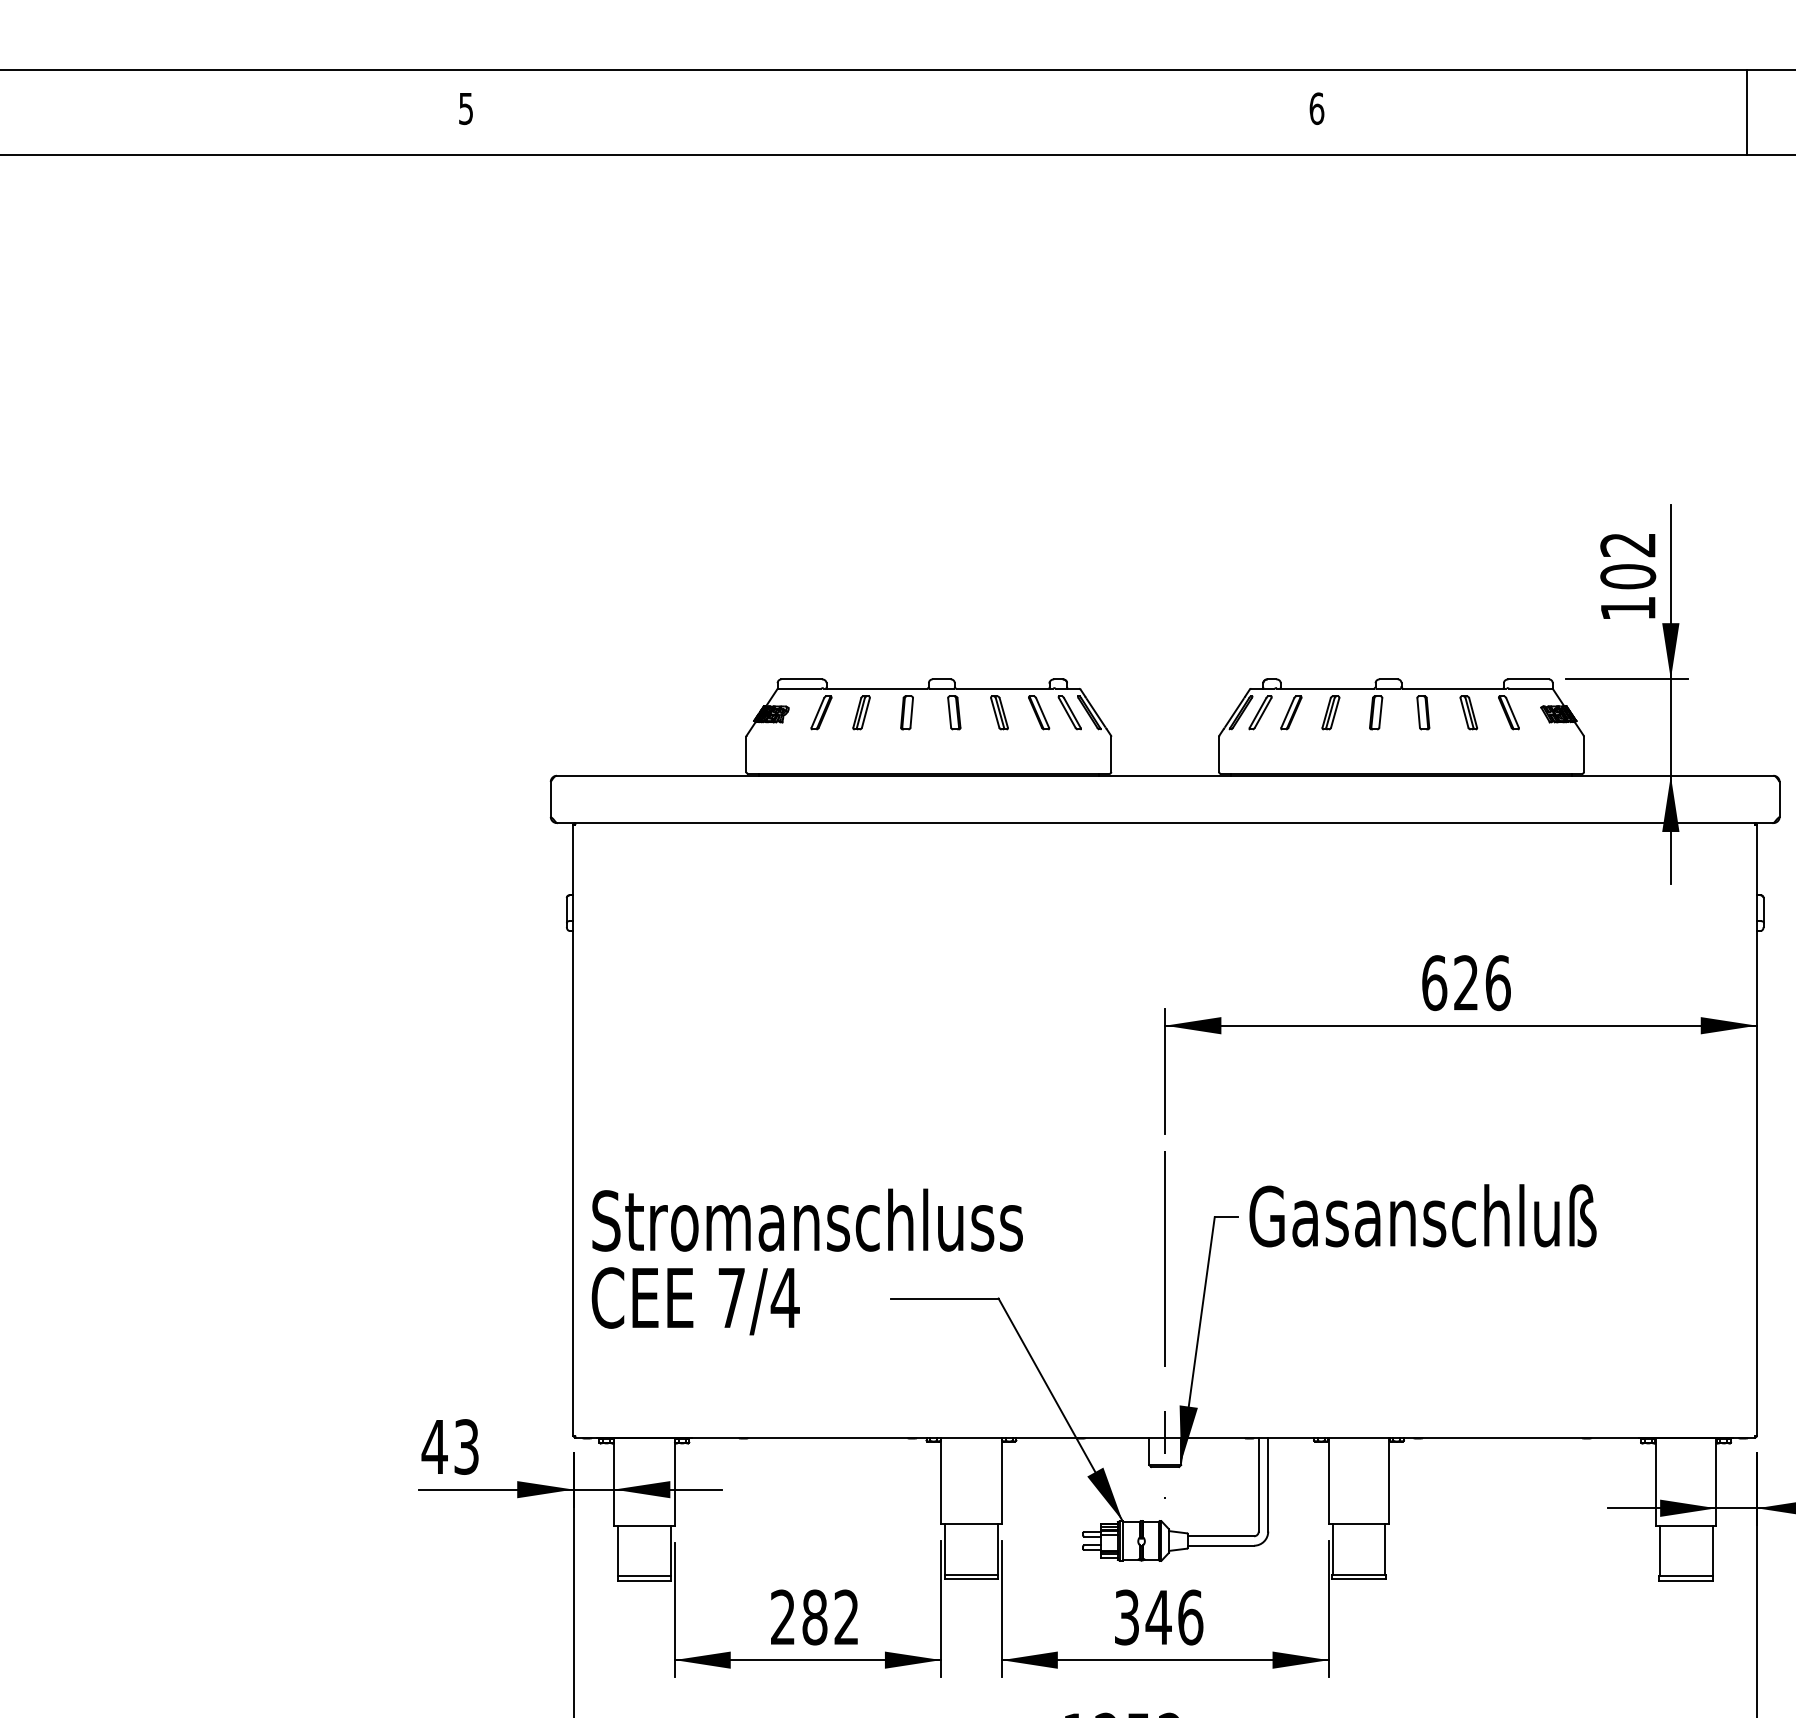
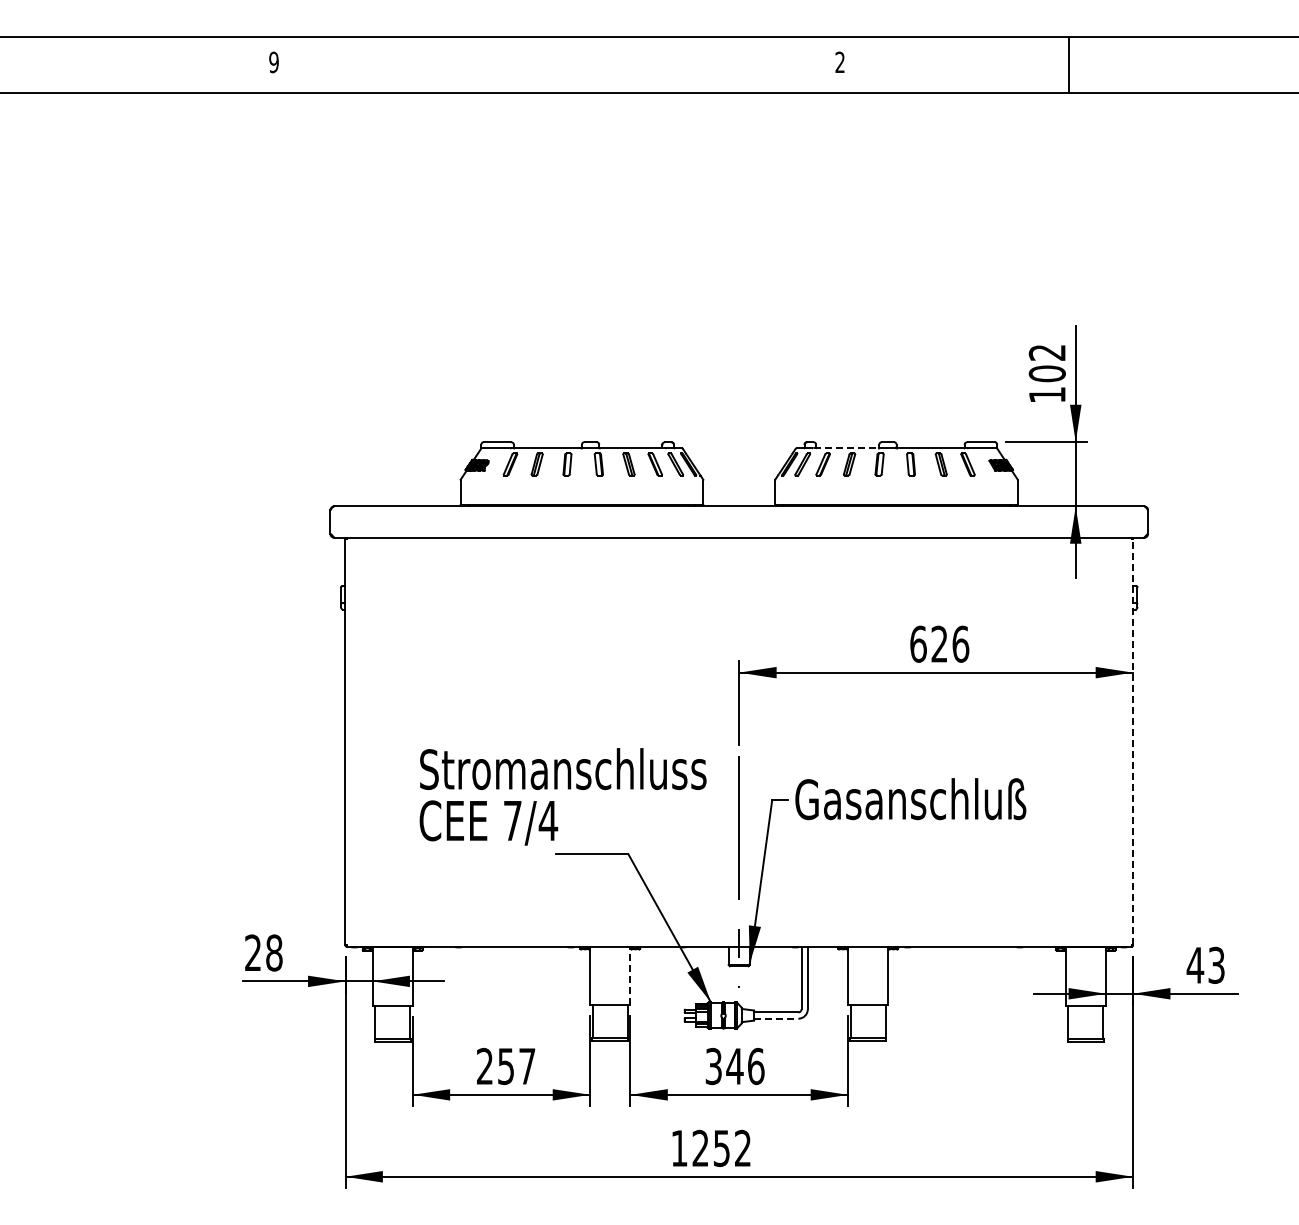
text: (465, 107) -> (273, 61), 5 -> 9
text: (1317, 108) -> (840, 62), 6 -> 2
line: (1747, 111) -> (1068, 64), moved
line: (1326, 688) -> (846, 448), solid -> dashed
line: (1757, 1129) -> (1133, 741), solid -> dashed
text: (806, 1261) -> (562, 796), moved
text: (450, 1446) -> (263, 952), 43 -> 28
line: (1001, 1480) -> (630, 975), solid -> dashed
line: (1221, 1545) -> (776, 1018), solid -> dashed
text: (830, 1617) -> (516, 1066), 282 -> 257

